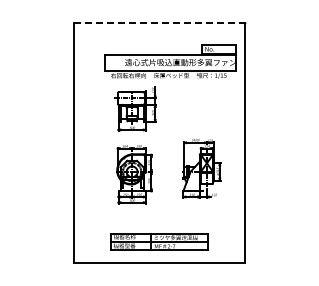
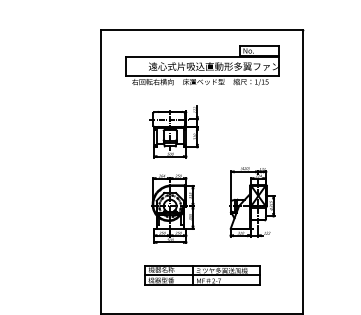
line: (159, 22) -> (202, 29), dashed -> solid
part: (170, 61) -> (202, 65), moved
part: (159, 241) -> (202, 275), moved

